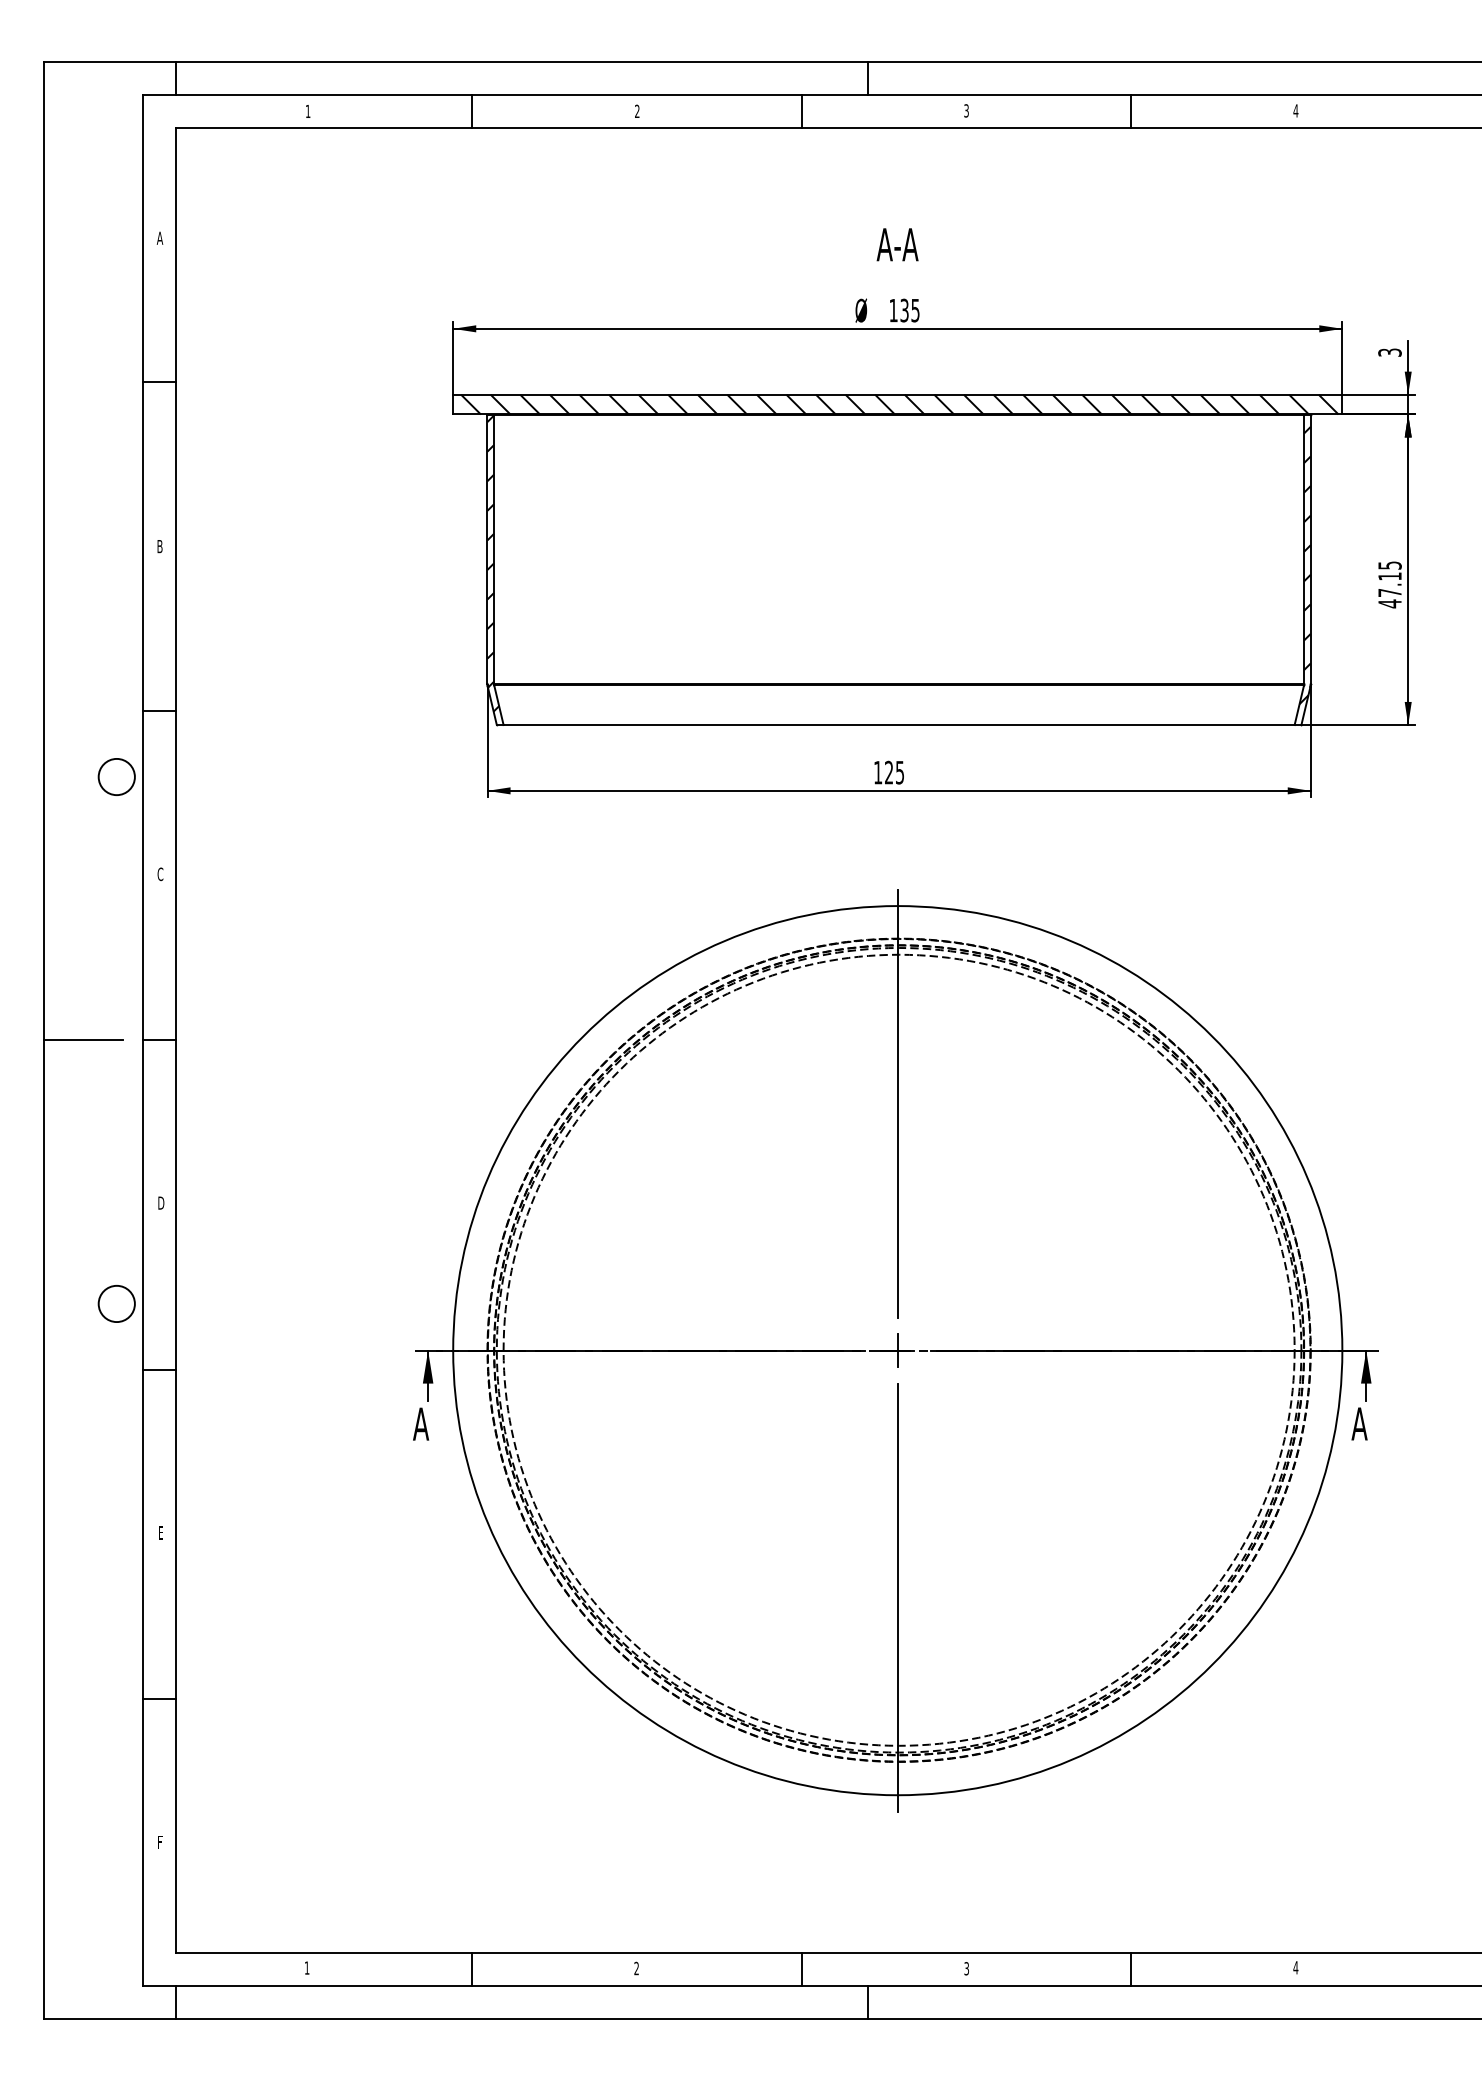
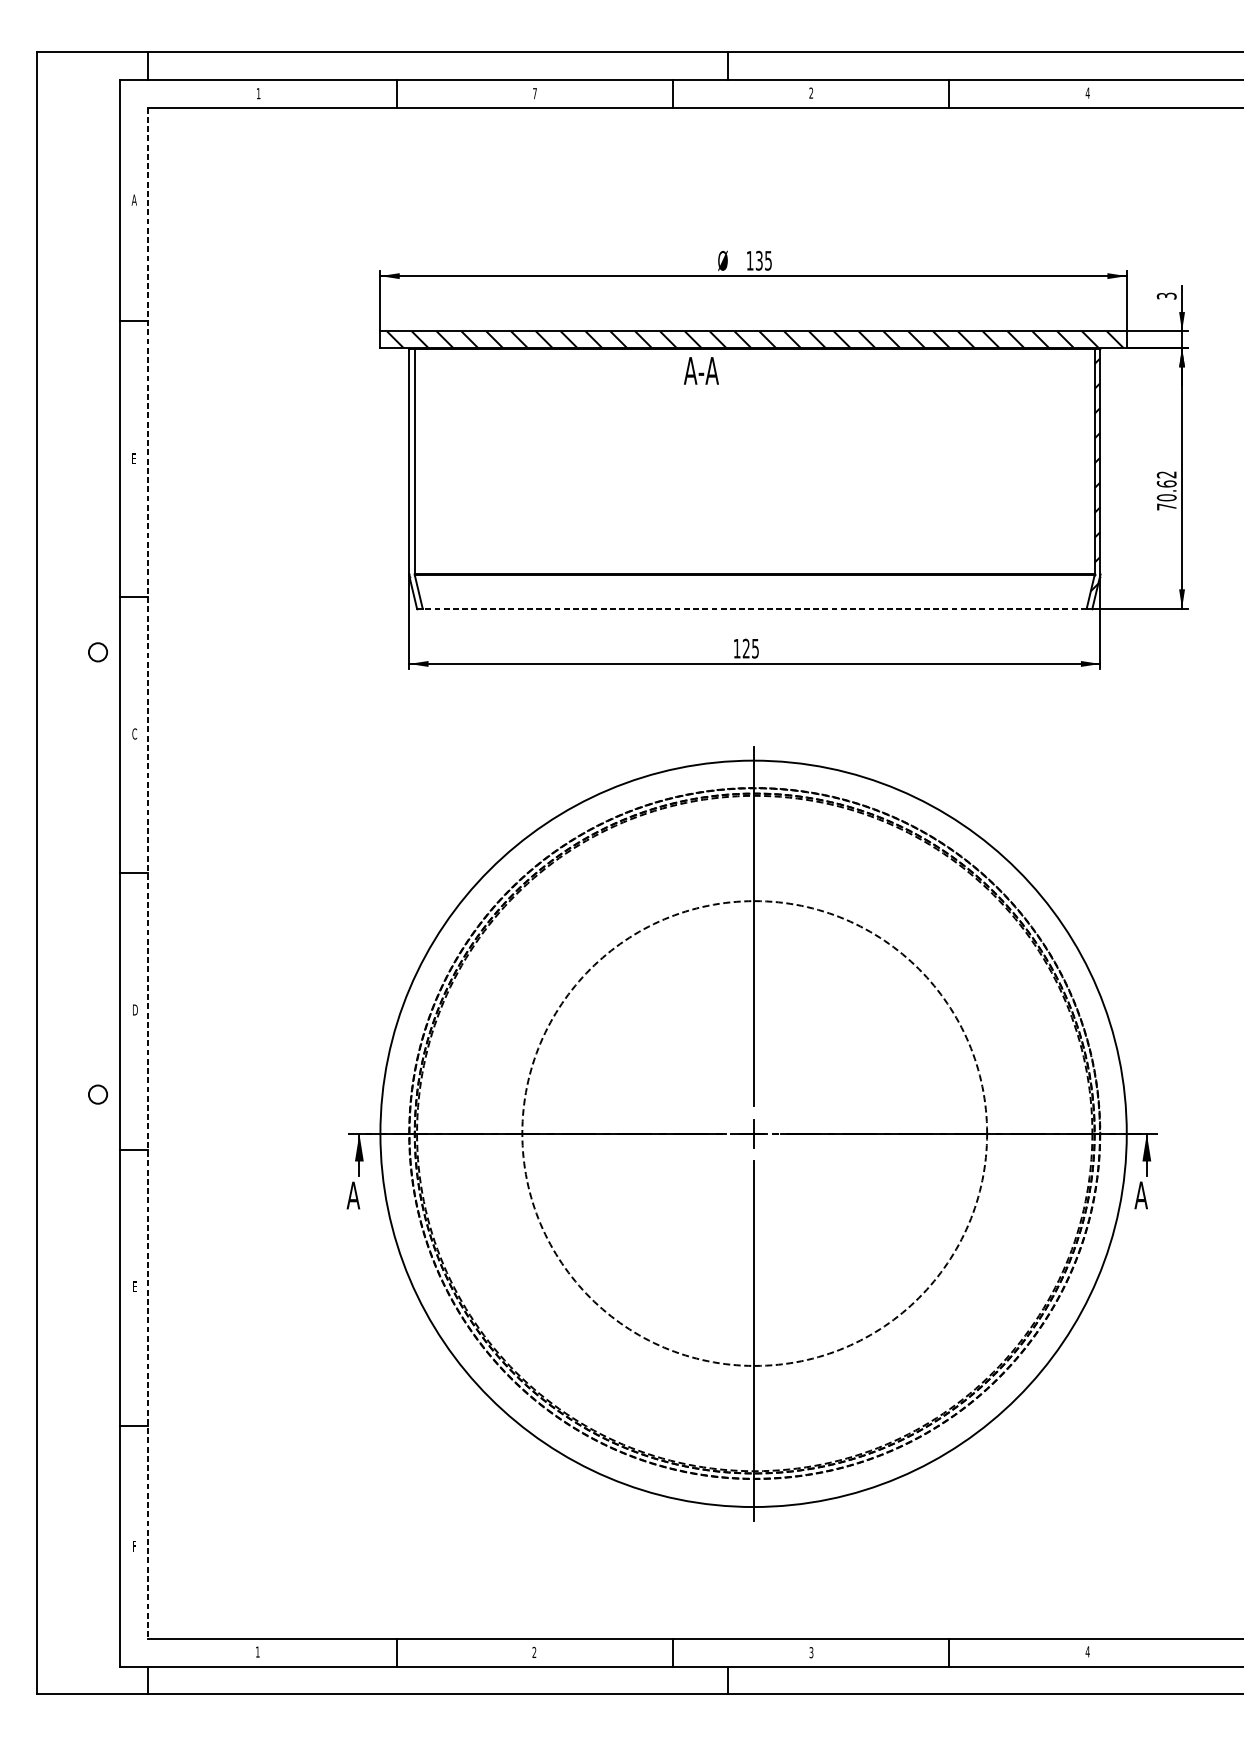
text: (637, 110) -> (535, 92), 2 -> 7
text: (966, 110) -> (811, 92), 3 -> 2
text: (897, 244) -> (701, 370), moved
text: (159, 546) -> (133, 458), B -> E
hatch: (493, 563) -> (414, 473), removed
text: (1389, 584) -> (1166, 490), 47.15 -> 70.62
line: (899, 725) -> (755, 609), solid -> dashed
circle: (116, 776) -> (97, 651), size x0.6
line: (83, 1040) -> (70, 873), removed
line: (176, 1040) -> (148, 873), solid -> dashed
circle: (116, 1303) -> (97, 1094), size x0.6
circle: (898, 1349) -> (754, 1132), size x0.7

